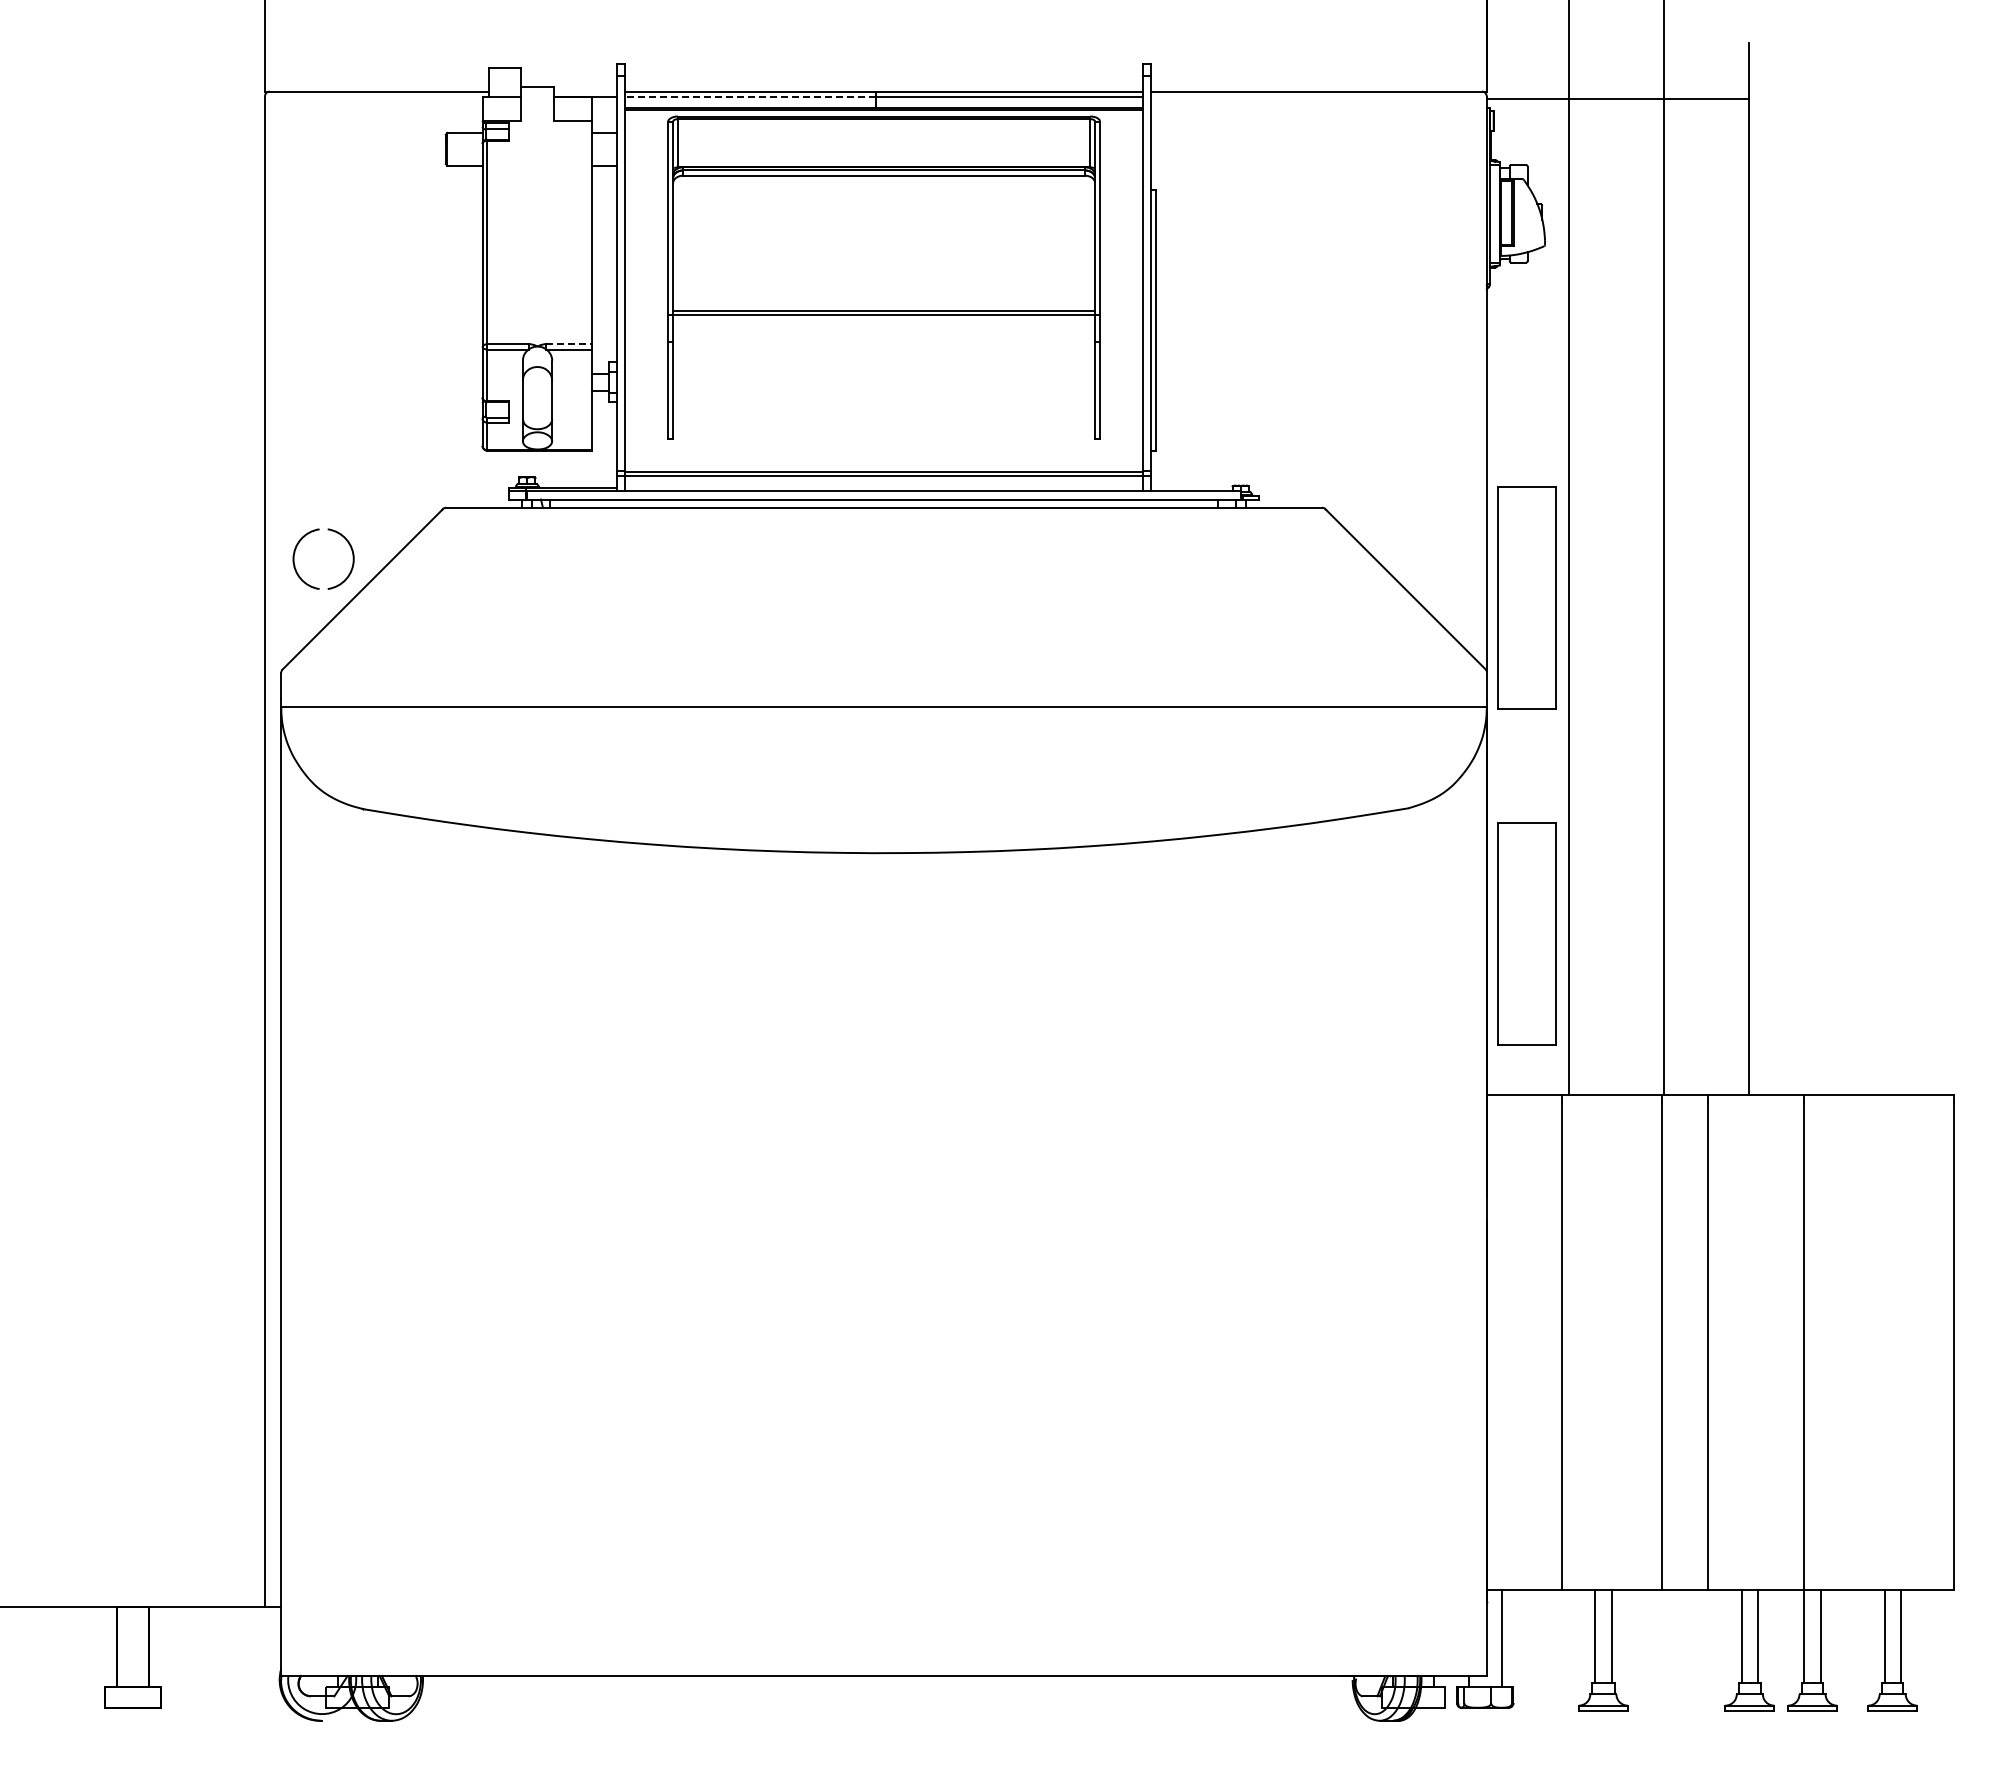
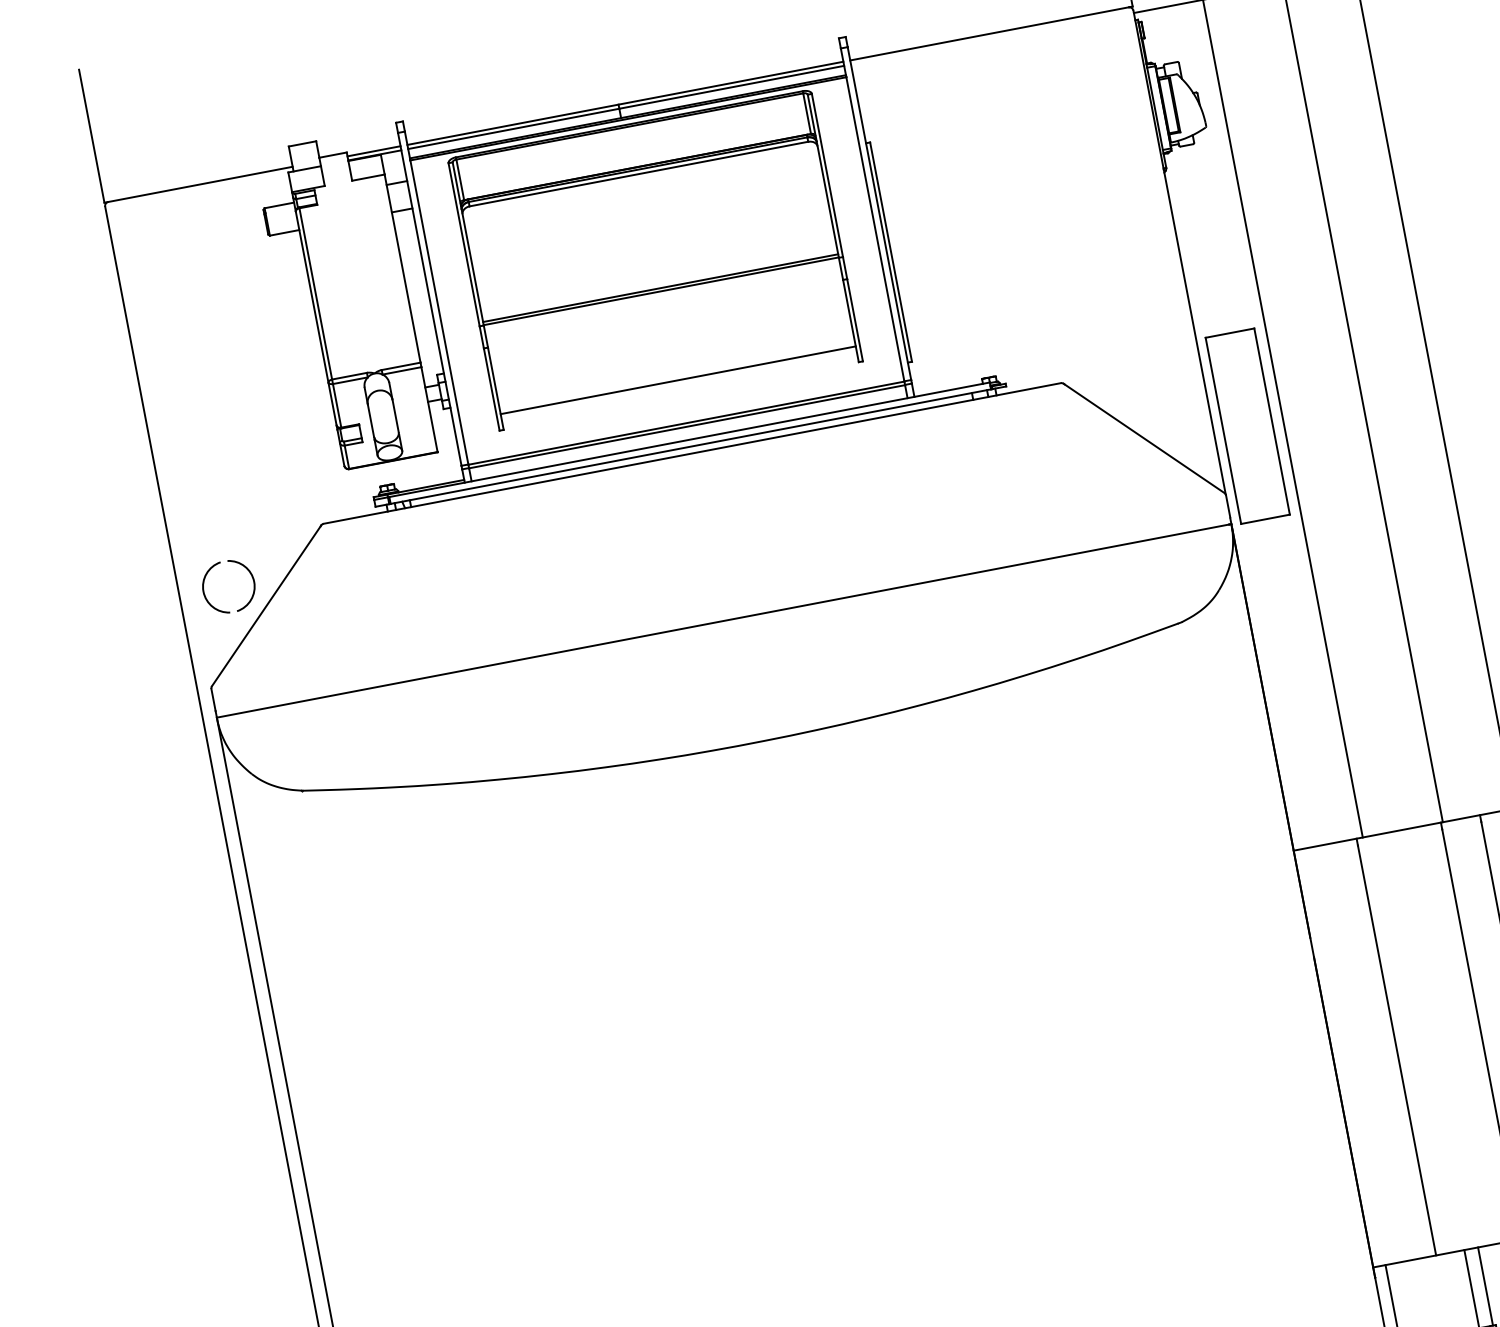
line: (584, 91) -> (373, 151), added
line: (750, 96) -> (513, 128), dashed -> solid
line: (569, 344) -> (401, 366), dashed -> solid
line: (884, 420) -> (678, 380), added
part: (1526, 933) -> (1301, 708), removed

